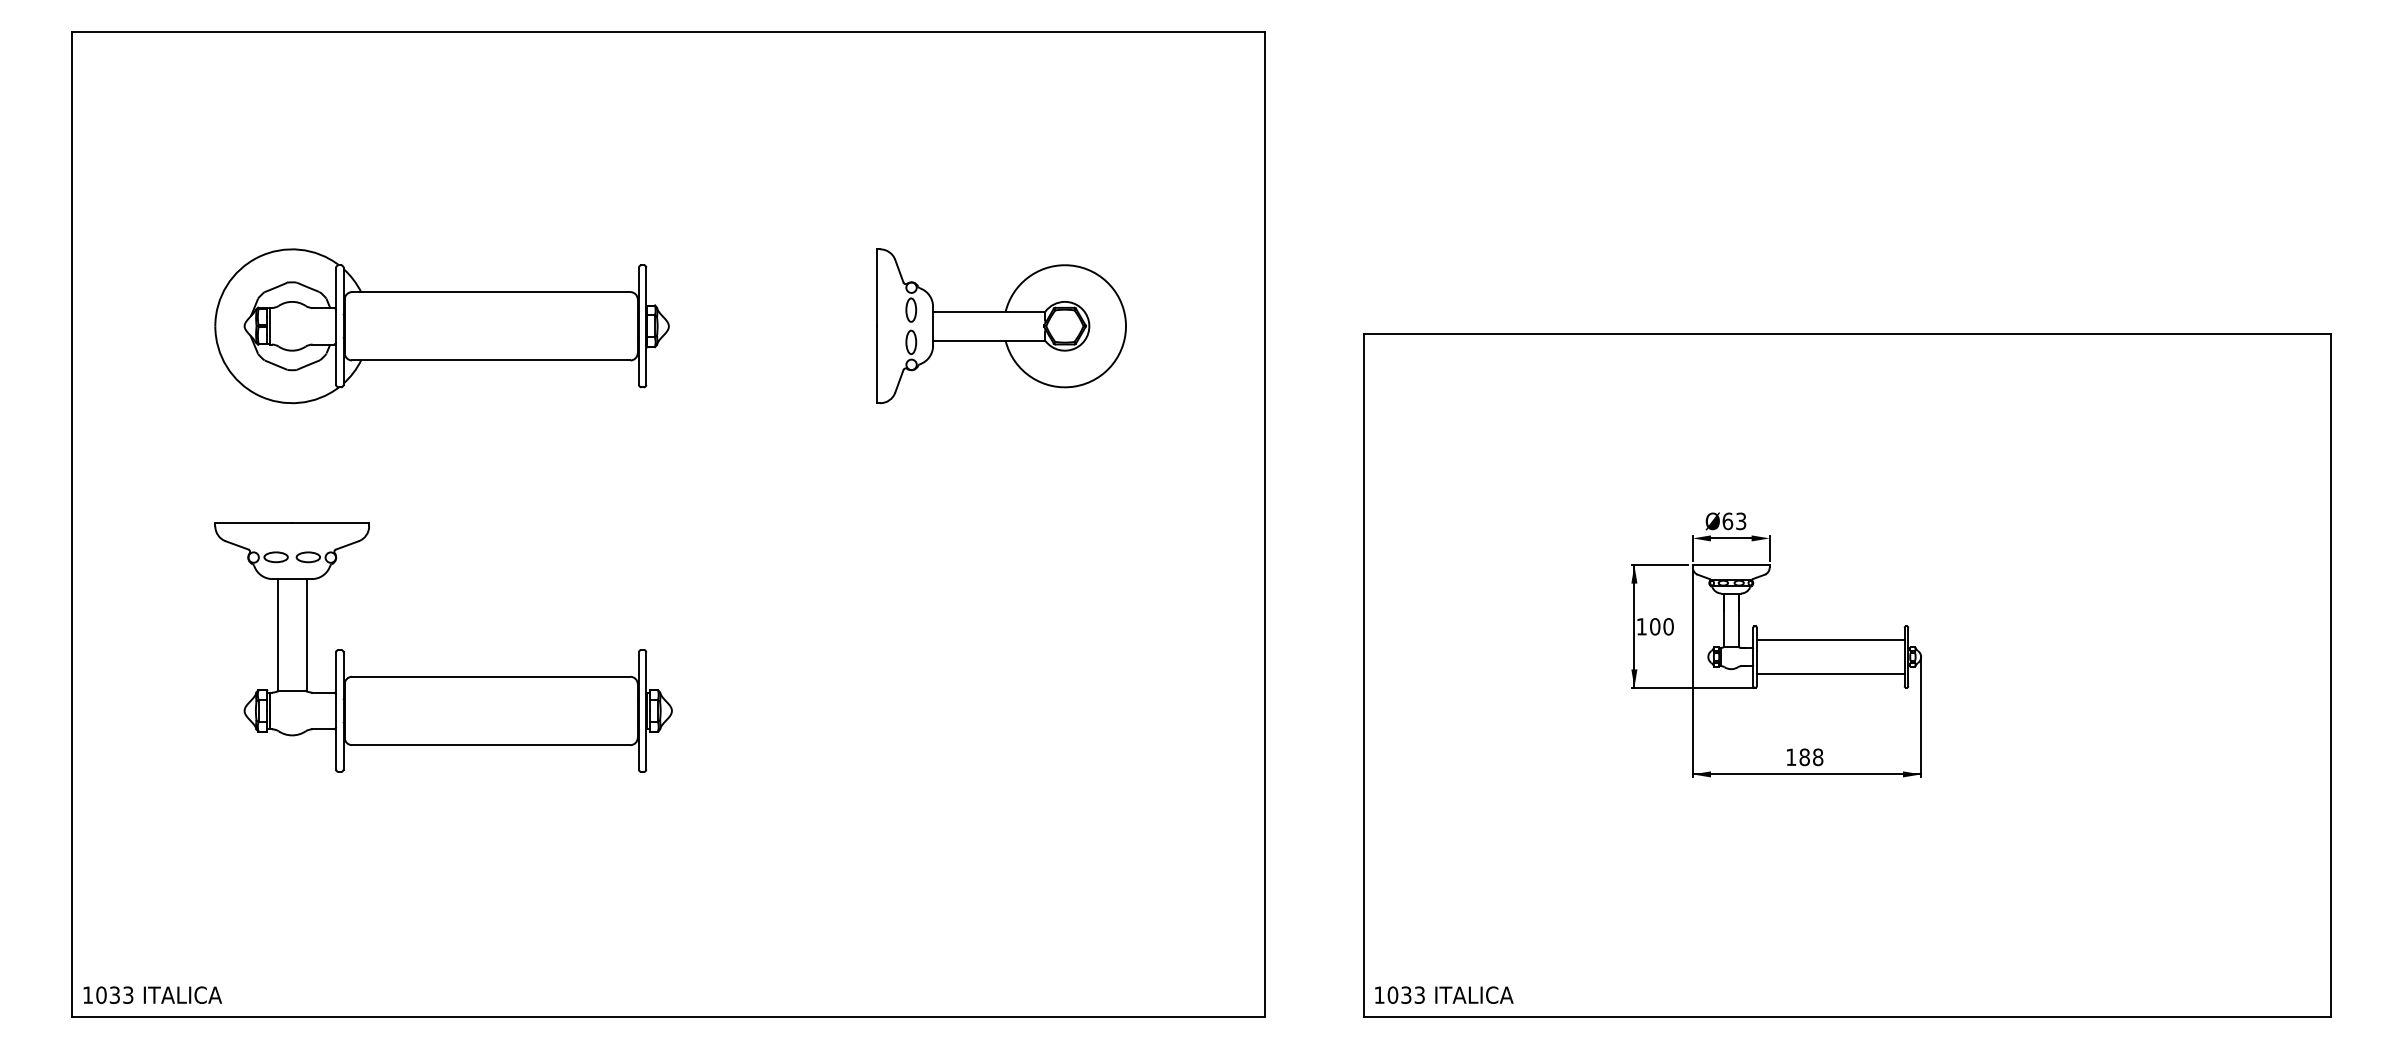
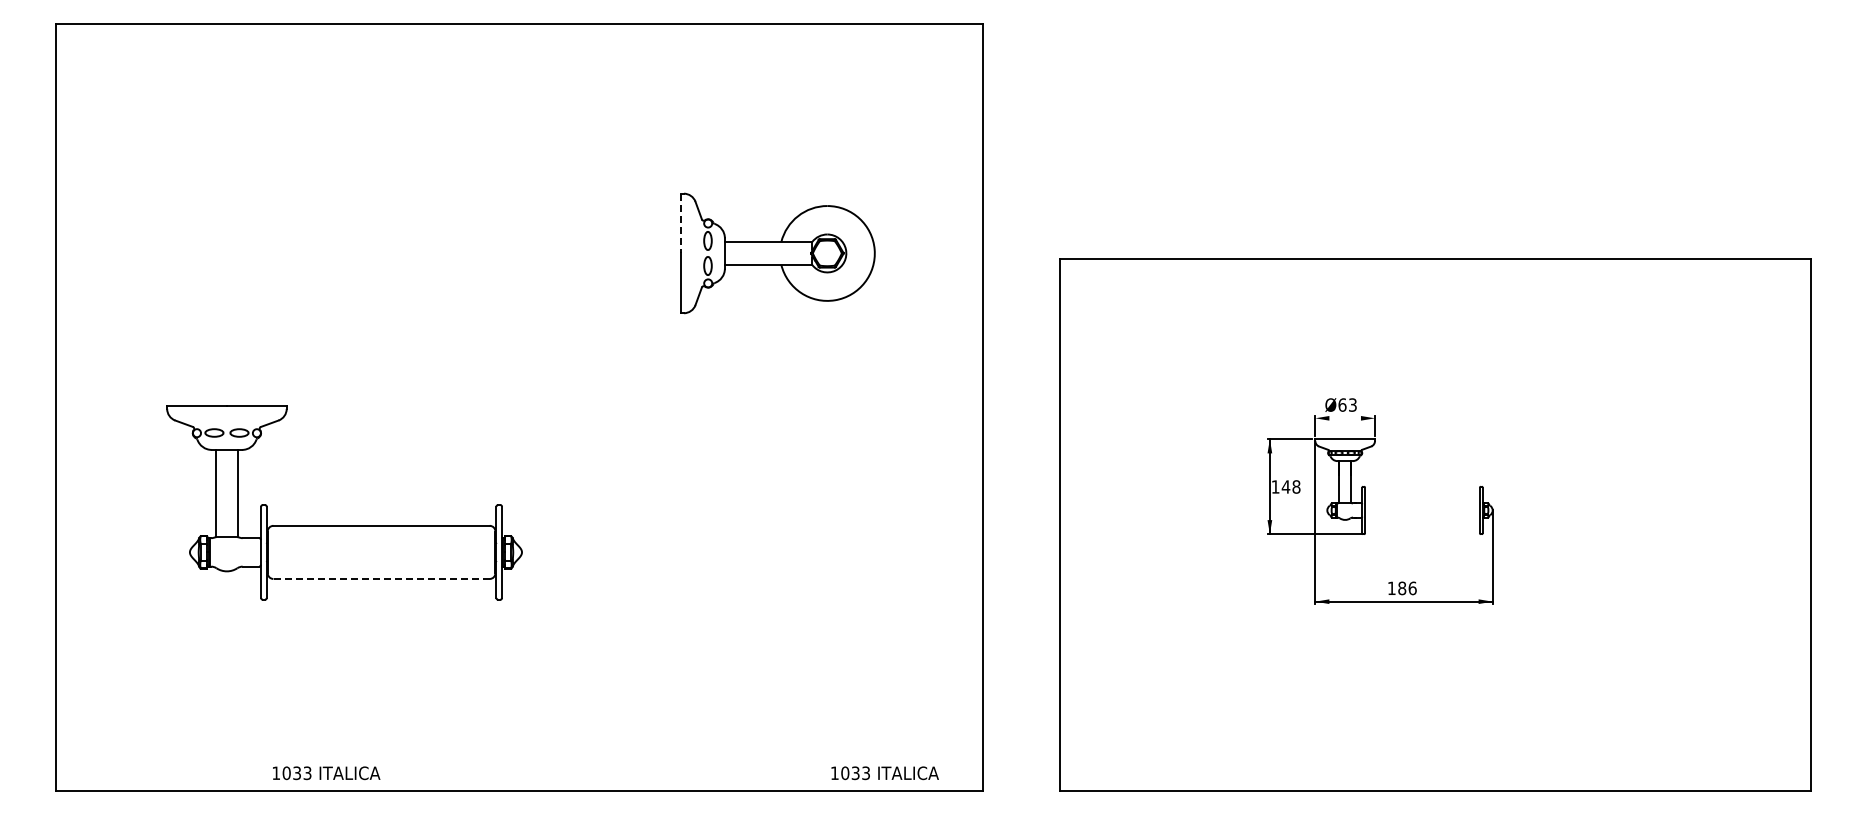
line: (877, 287) -> (681, 223), solid -> dashed
part: (442, 326) -> (343, 253), removed
line: (1731, 538) -> (1345, 418), removed
text: (1660, 626) -> (1290, 486), 100 -> 148
line: (1830, 640) -> (1422, 497), removed
line: (1830, 673) -> (1422, 523), removed
line: (491, 744) -> (381, 578), solid -> dashed
text: (1817, 757) -> (1412, 588), 188 -> 186
text: (152, 995) -> (326, 773), moved
text: (1443, 995) -> (884, 773), moved

